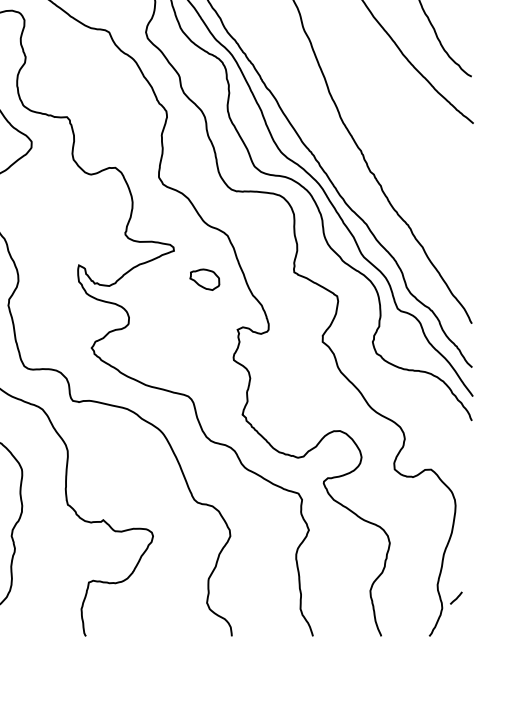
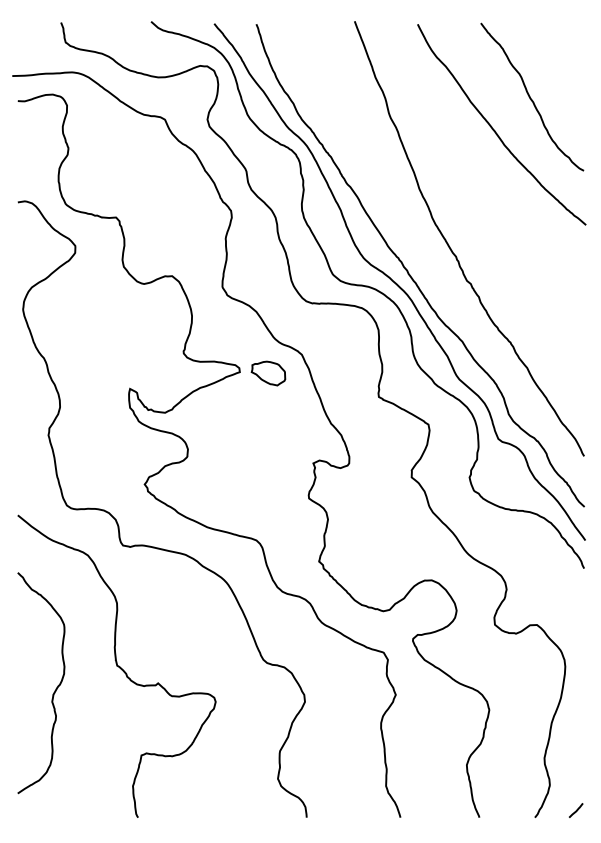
part: (204, 279) -> (268, 373), moved
line: (456, 598) -> (576, 810), moved

